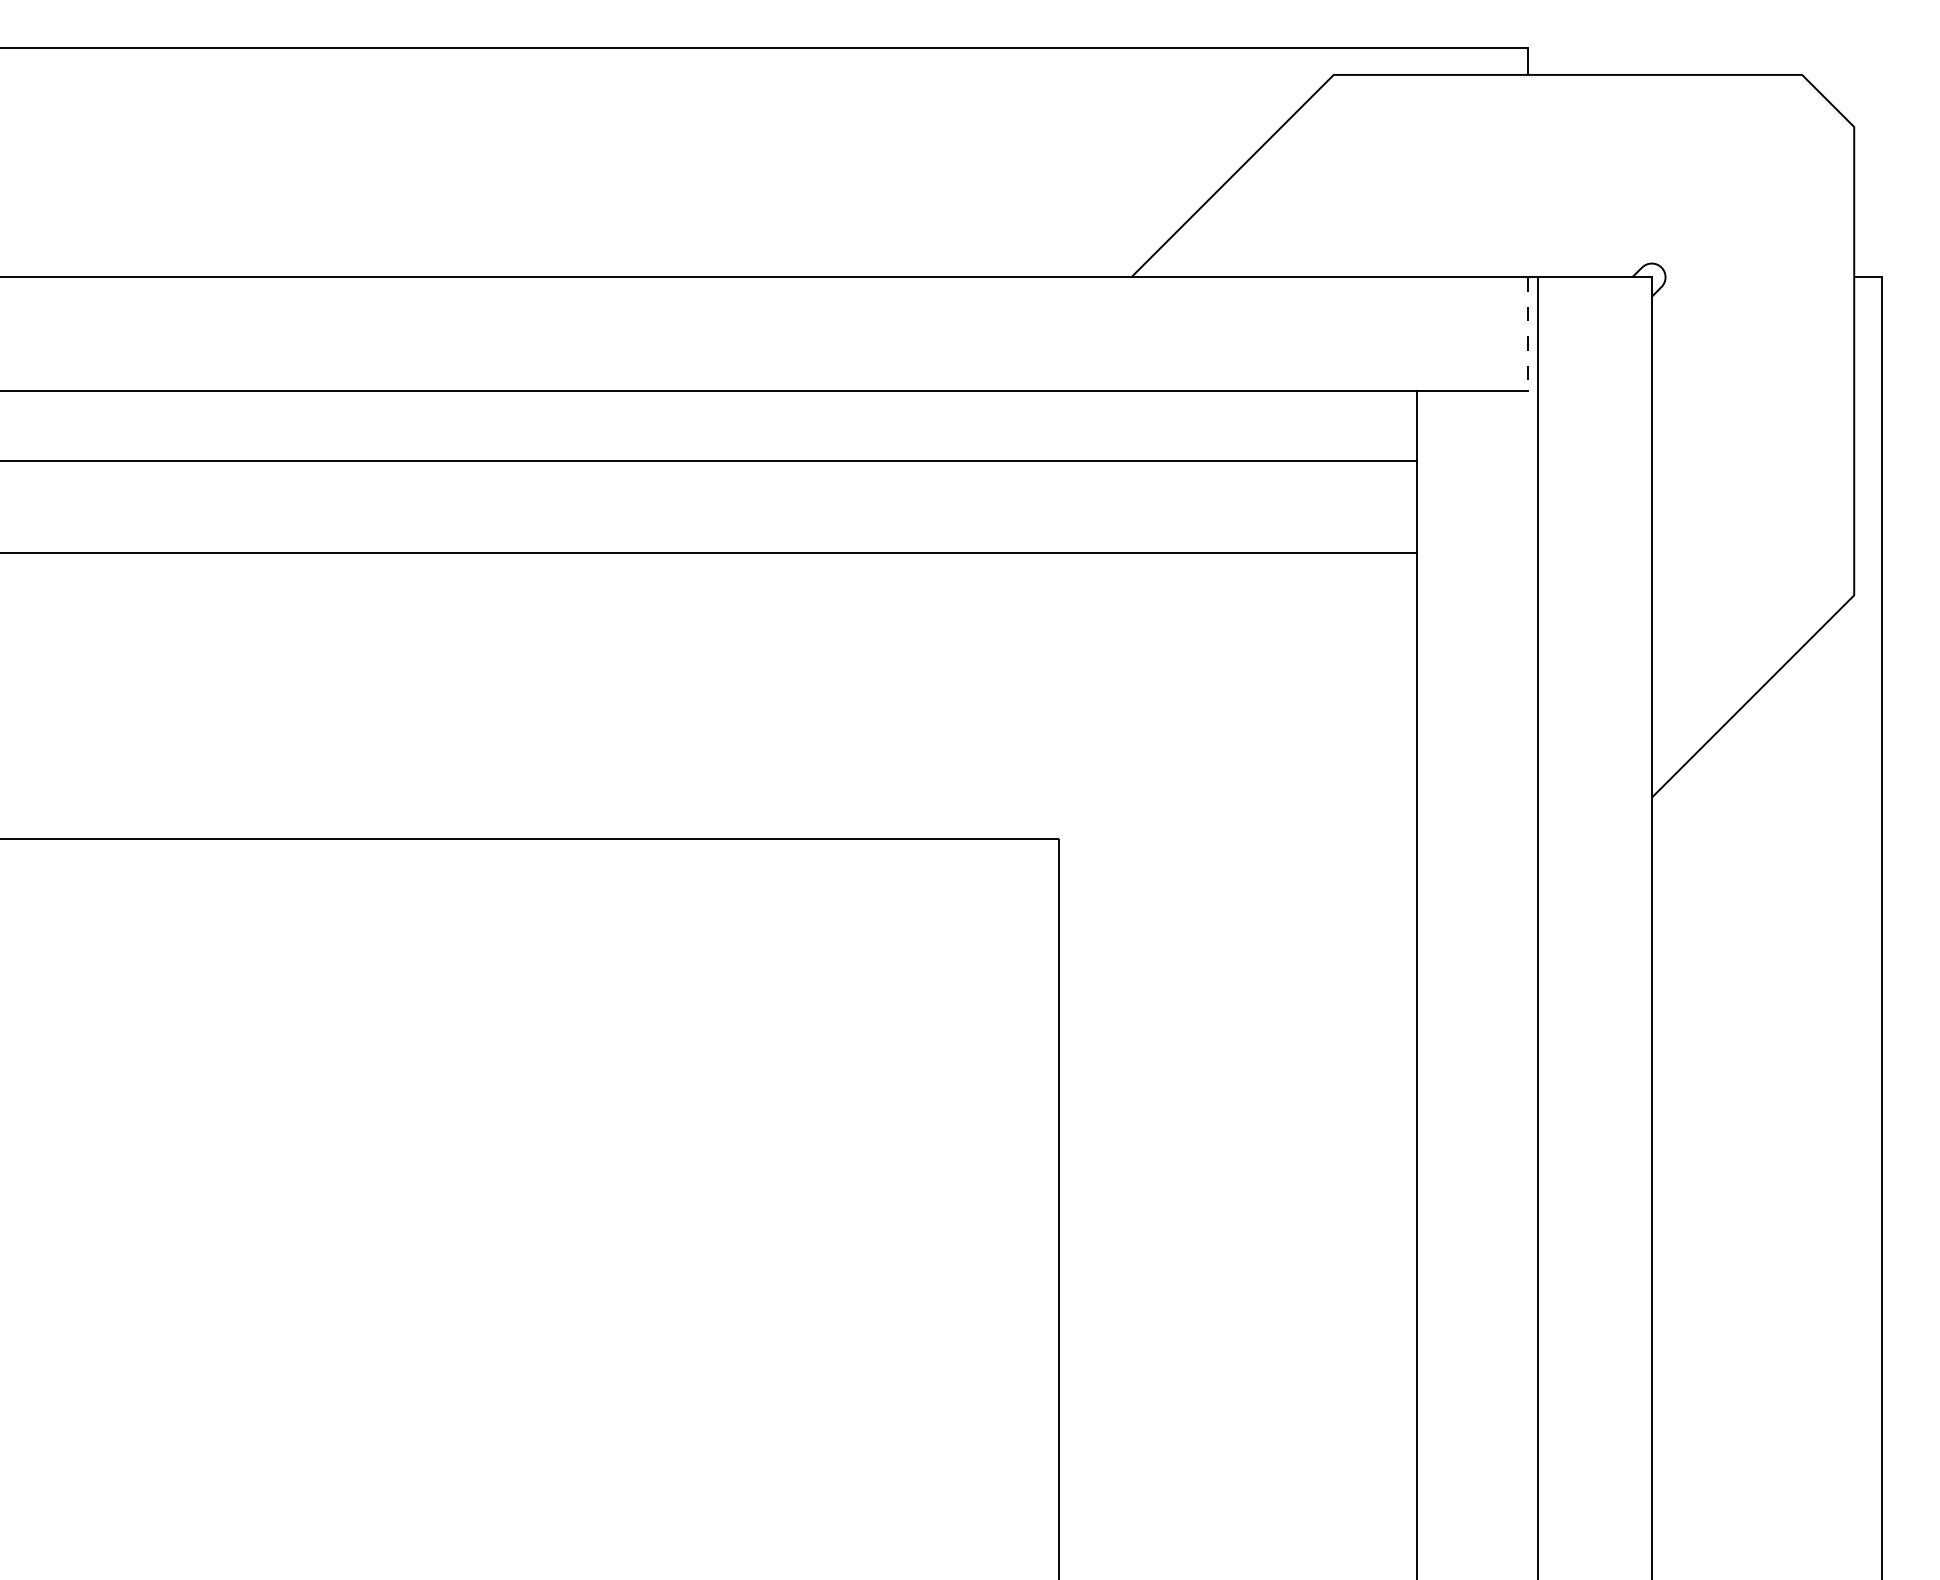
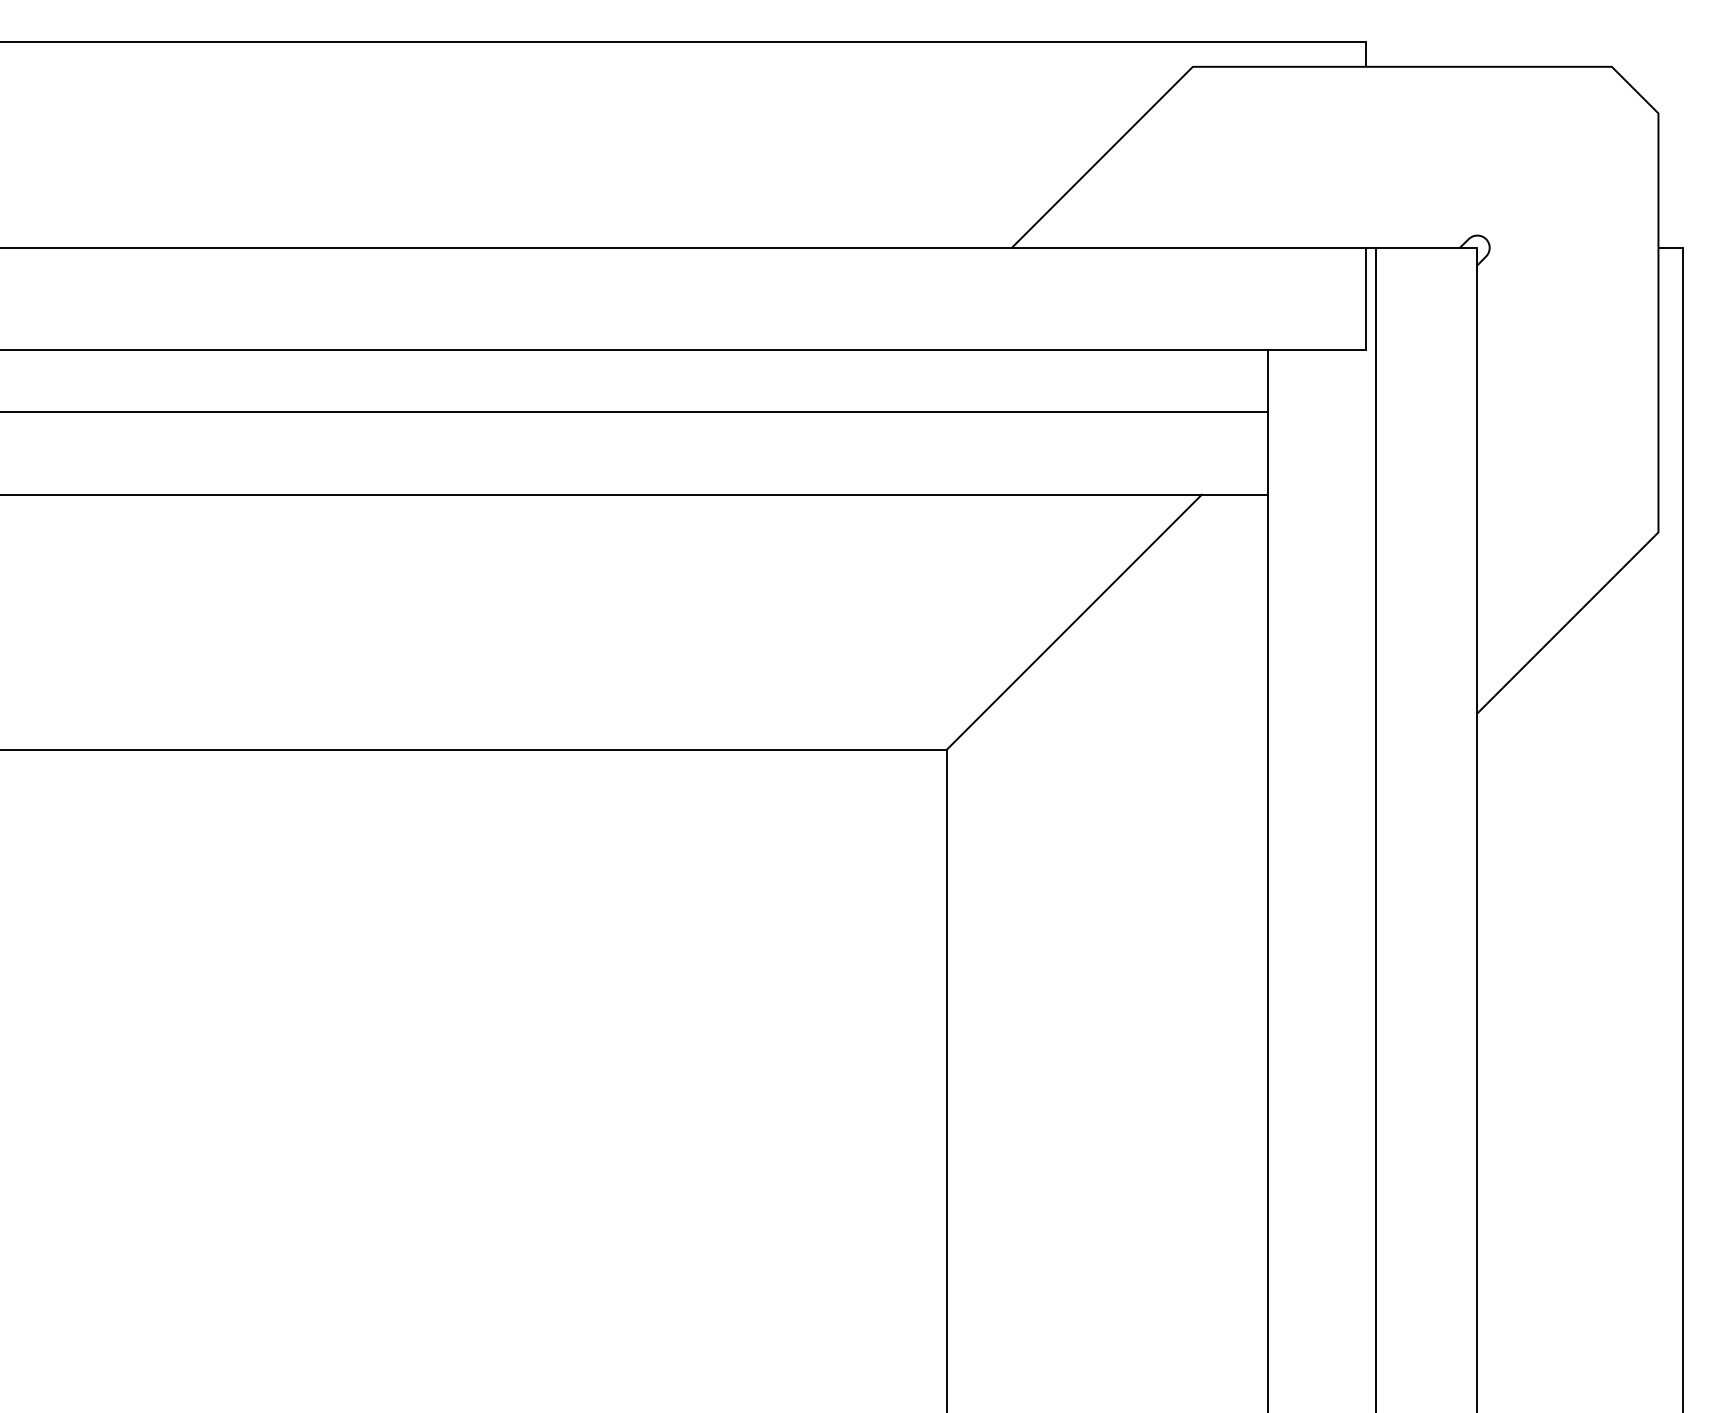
line: (1527, 333) -> (1366, 298), dashed -> solid
line: (1200, 694) -> (1073, 621), added

